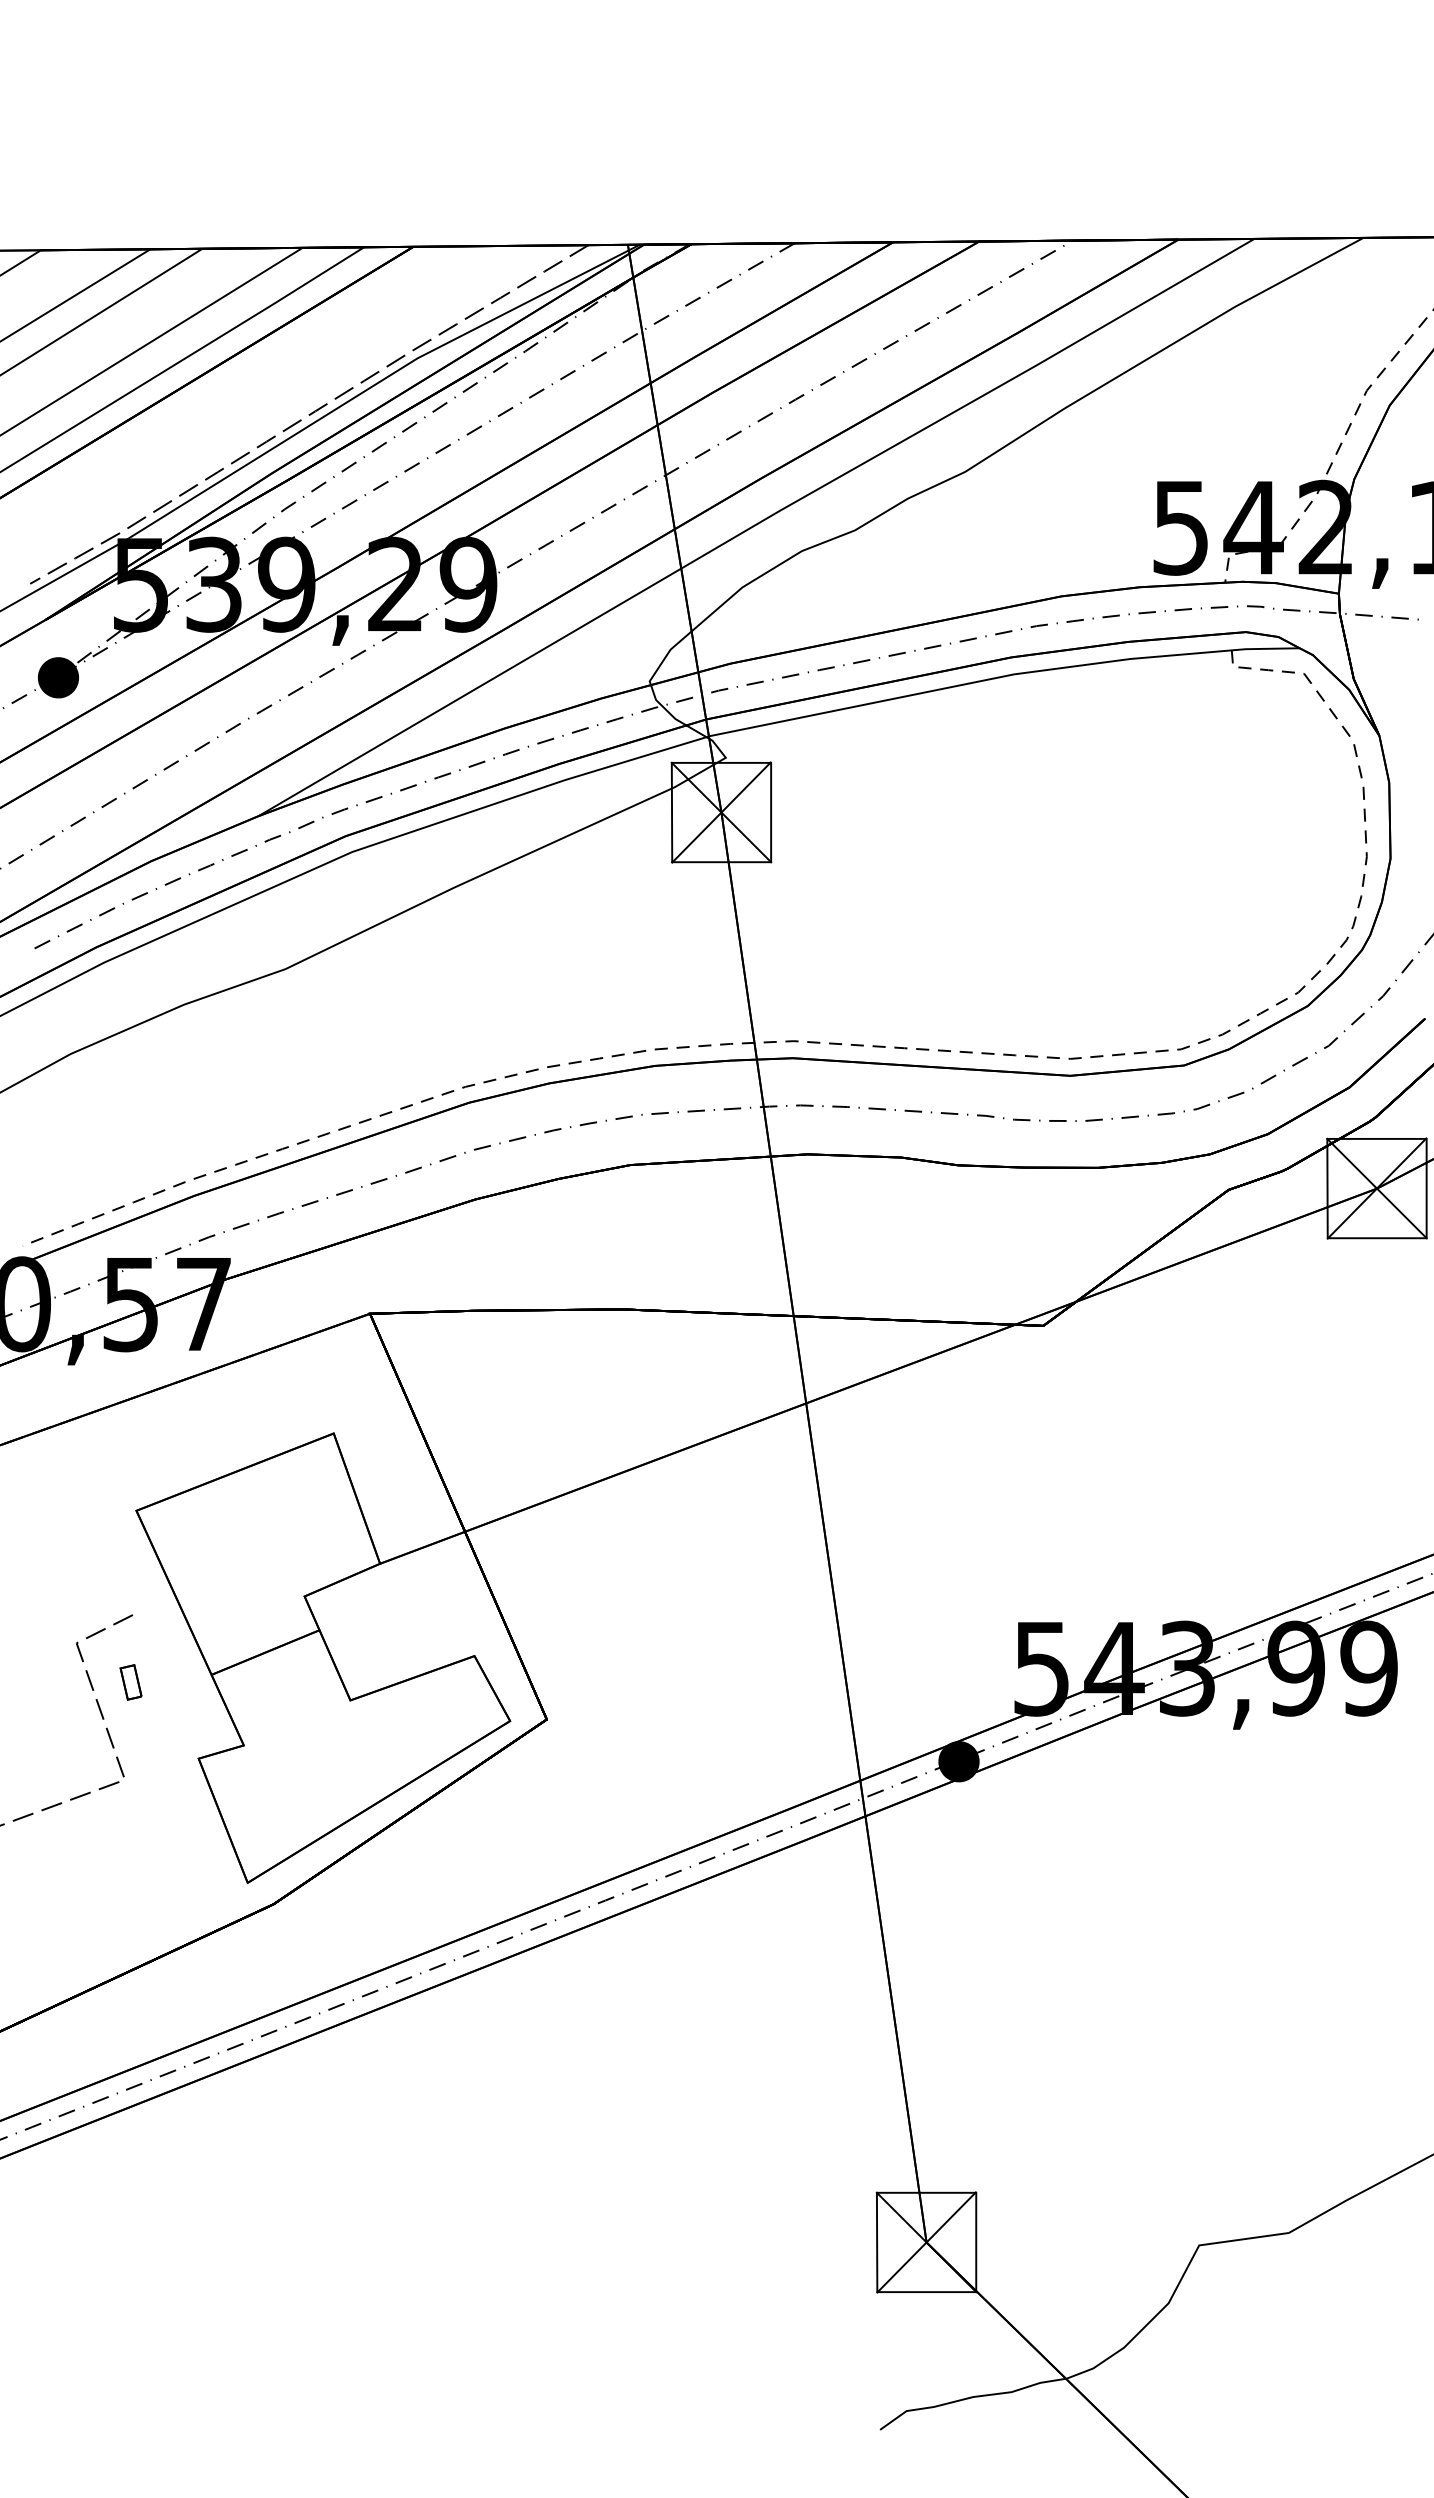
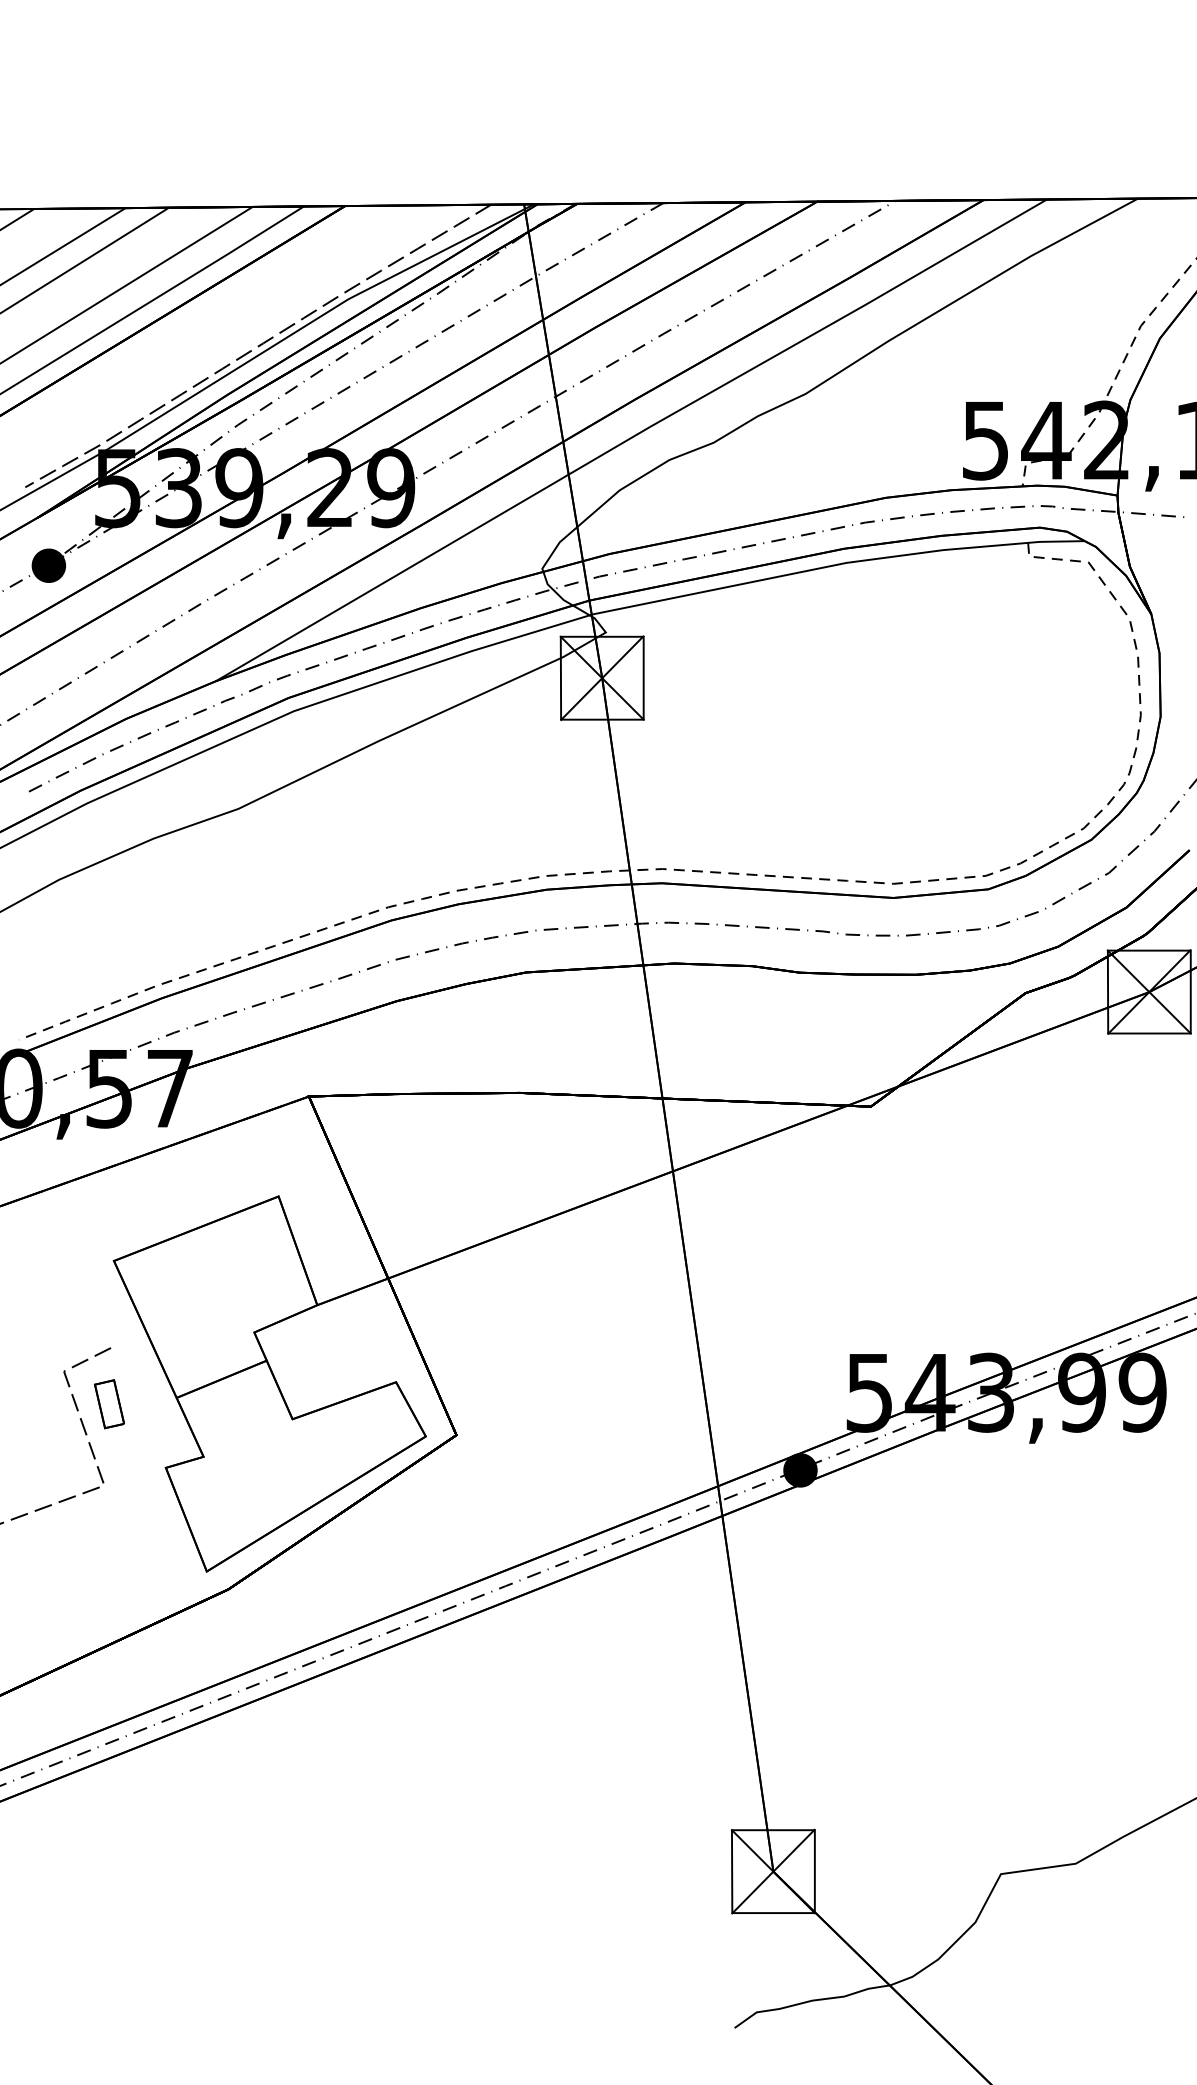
part: (130, 1682) -> (109, 1404), size x1.67

